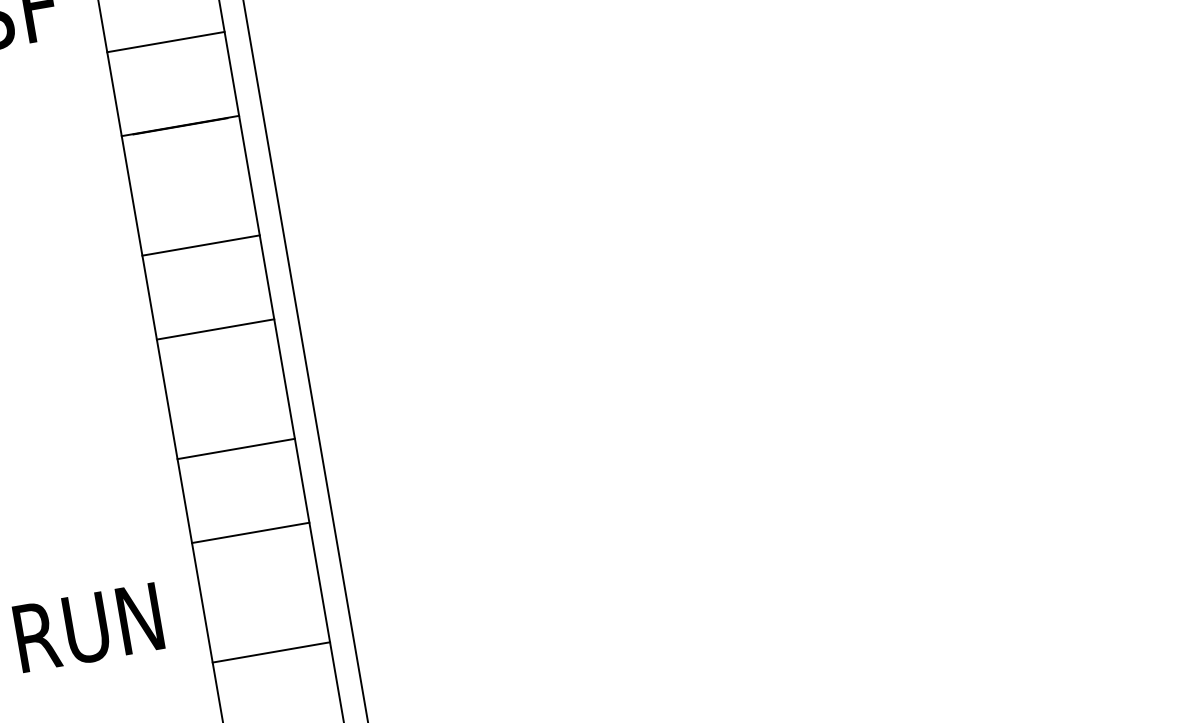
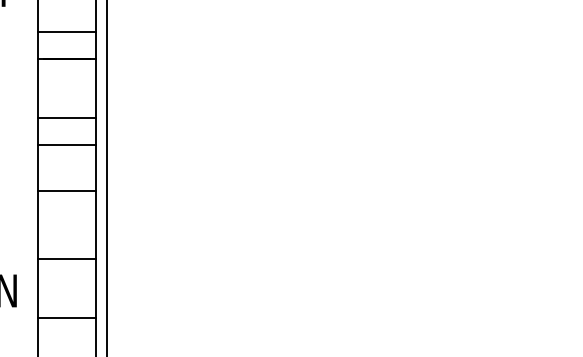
line: (164, 42) -> (66, 32), moved
line: (214, 328) -> (66, 144), moved
line: (235, 448) -> (66, 190), moved

